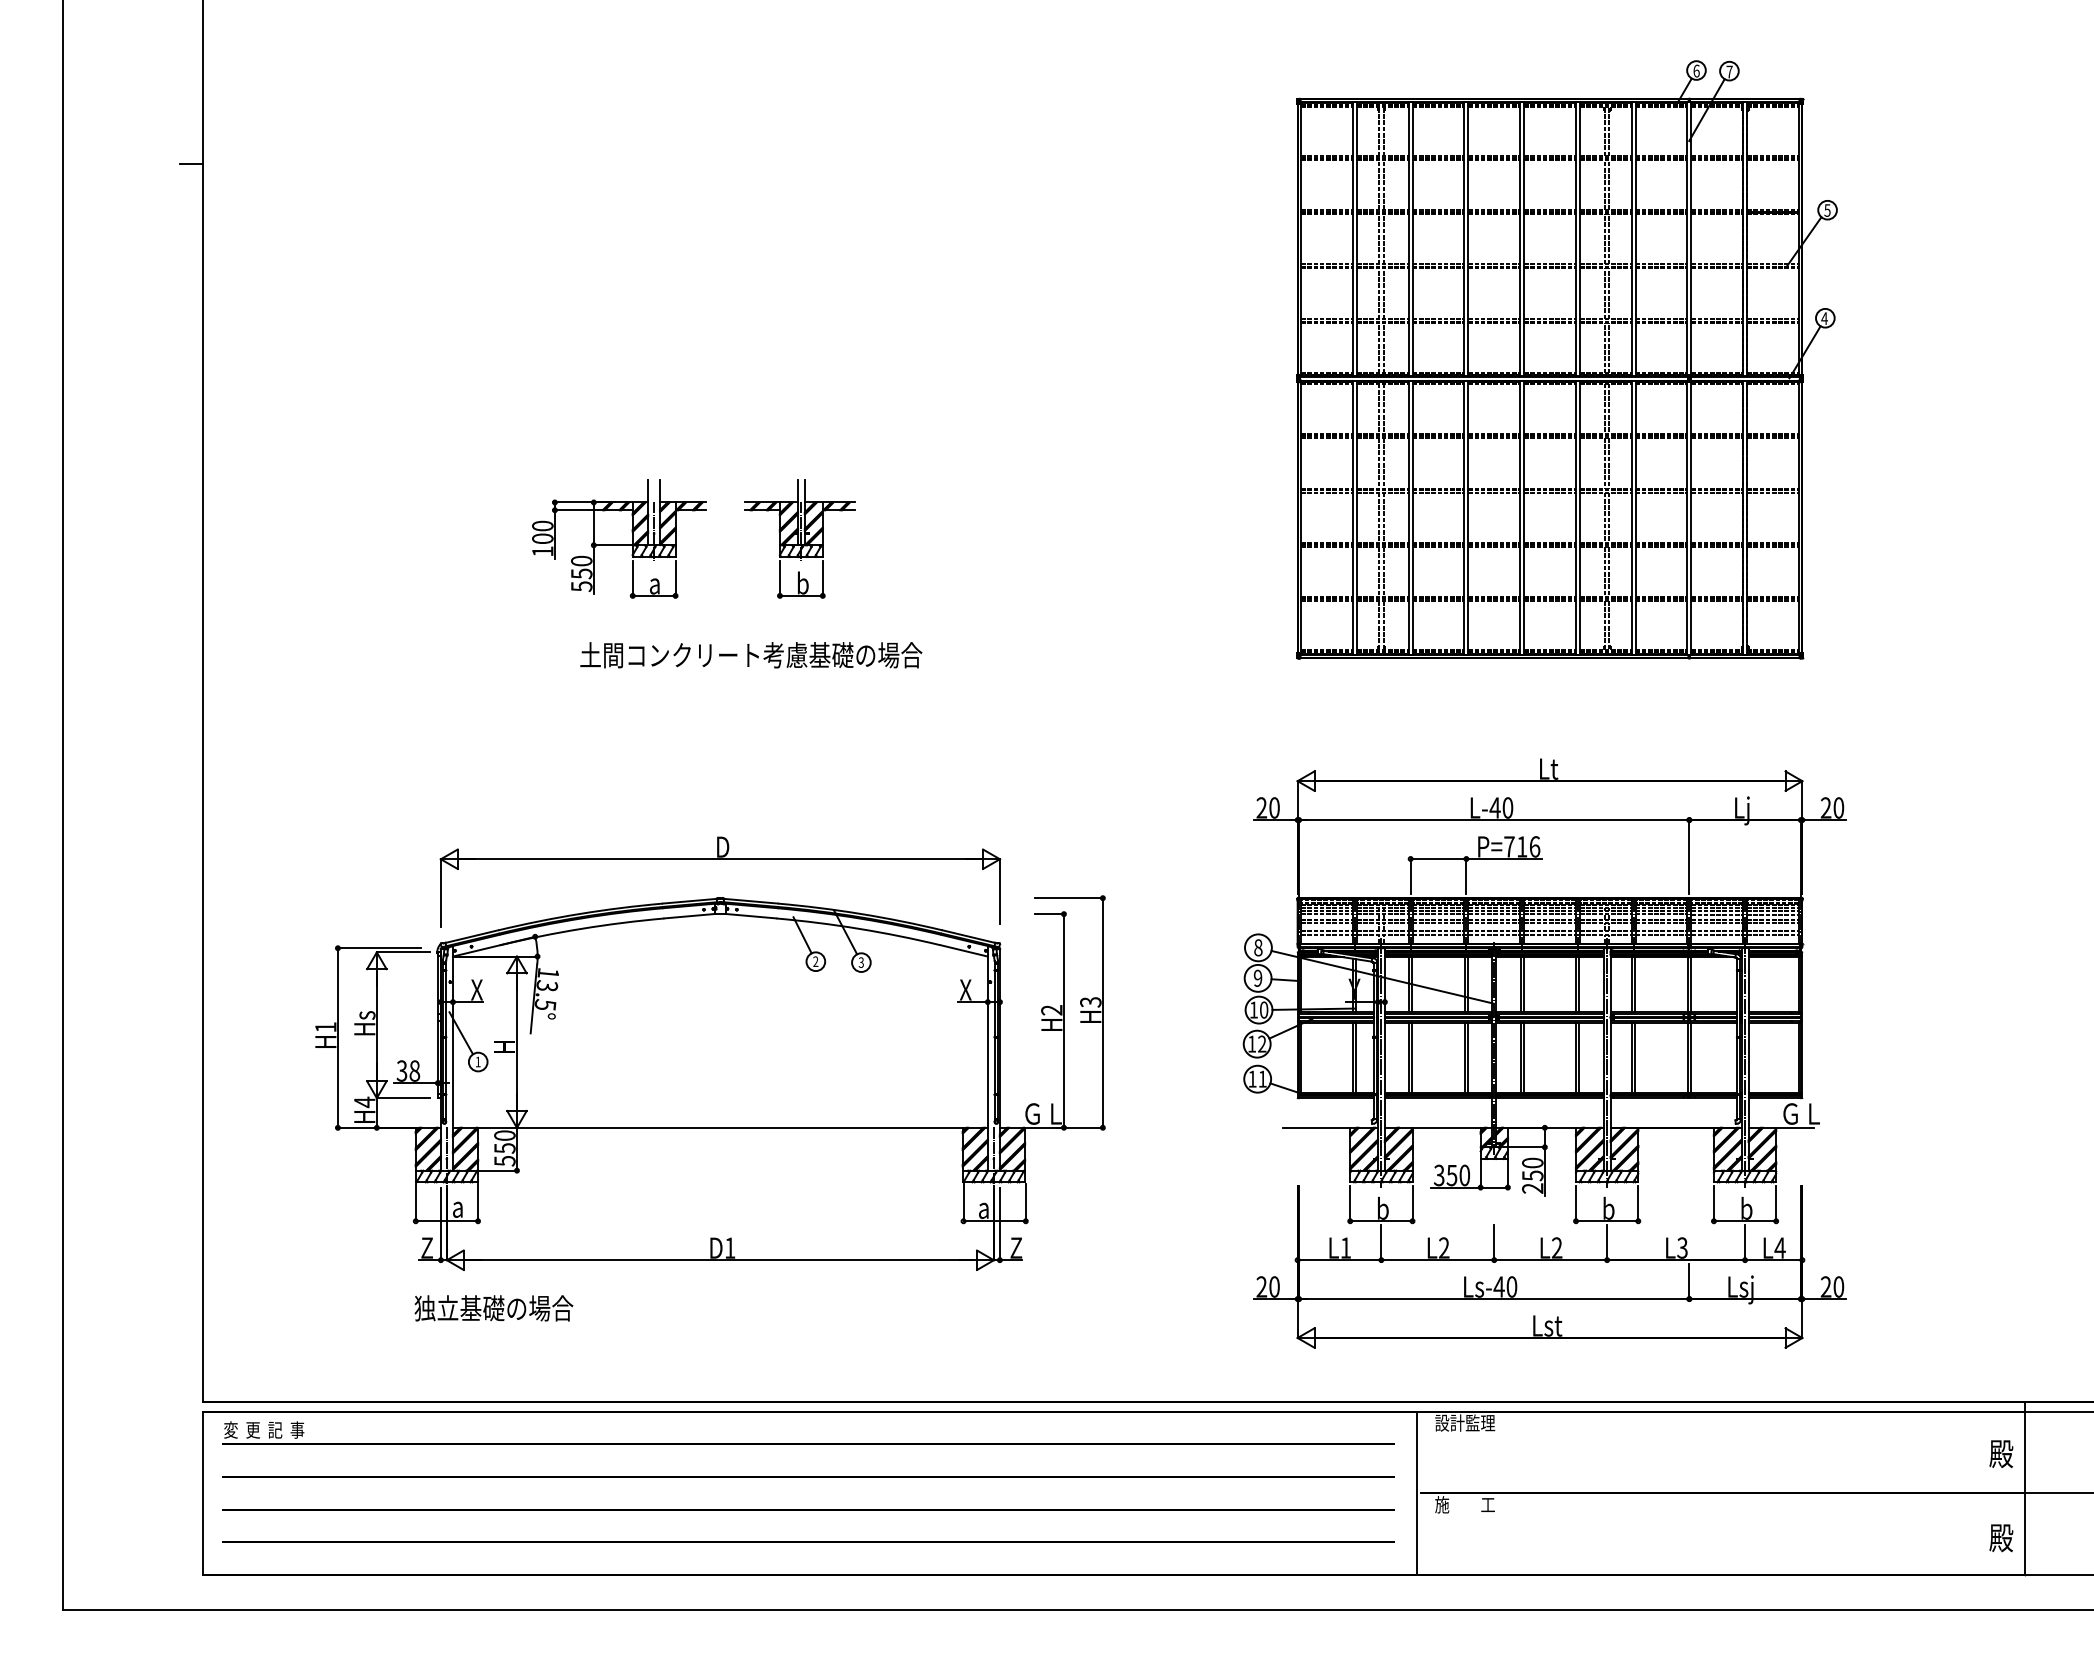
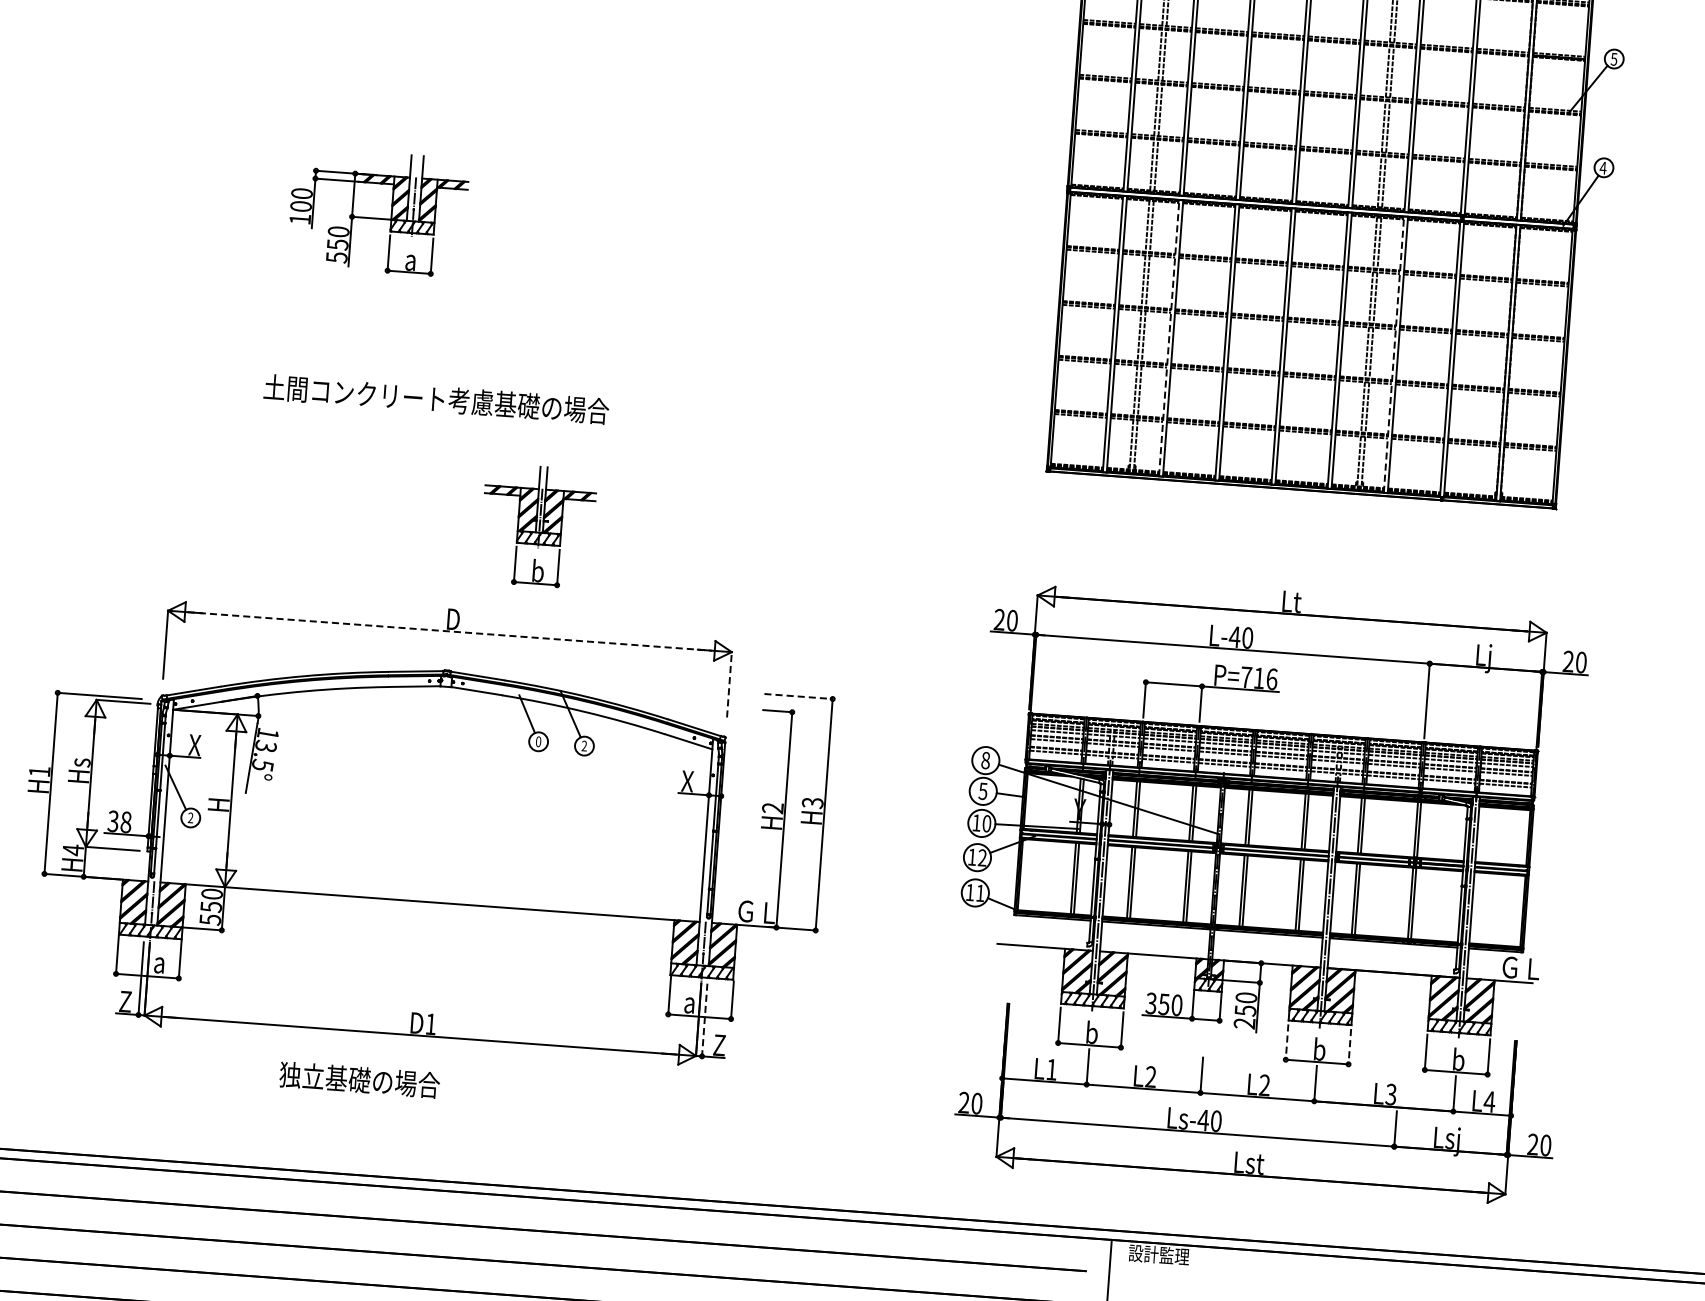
line: (1408, 517) -> (1168, 337), solid -> dashed
line: (1631, 517) -> (1393, 354), solid -> dashed
part: (619, 538) -> (378, 211), moved
part: (799, 538) -> (537, 525), moved
text: (751, 655) -> (436, 399), moved
line: (720, 859) -> (450, 631), solid -> dashed
line: (999, 891) -> (728, 684), solid -> dashed
line: (1069, 898) -> (799, 696), solid -> dashed
text: (815, 961) -> (538, 741), 2 -> 0
text: (860, 962) -> (583, 745), 3 -> 2
text: (1257, 977) -> (982, 790), 9 -> 5
text: (477, 1061) -> (190, 817), 1 -> 2
line: (1576, 1203) -> (1287, 1041), solid -> dashed
line: (1638, 1203) -> (1350, 1046), solid -> dashed
line: (999, 1224) -> (704, 1020), solid -> dashed
text: (493, 1308) -> (359, 1080), moved

